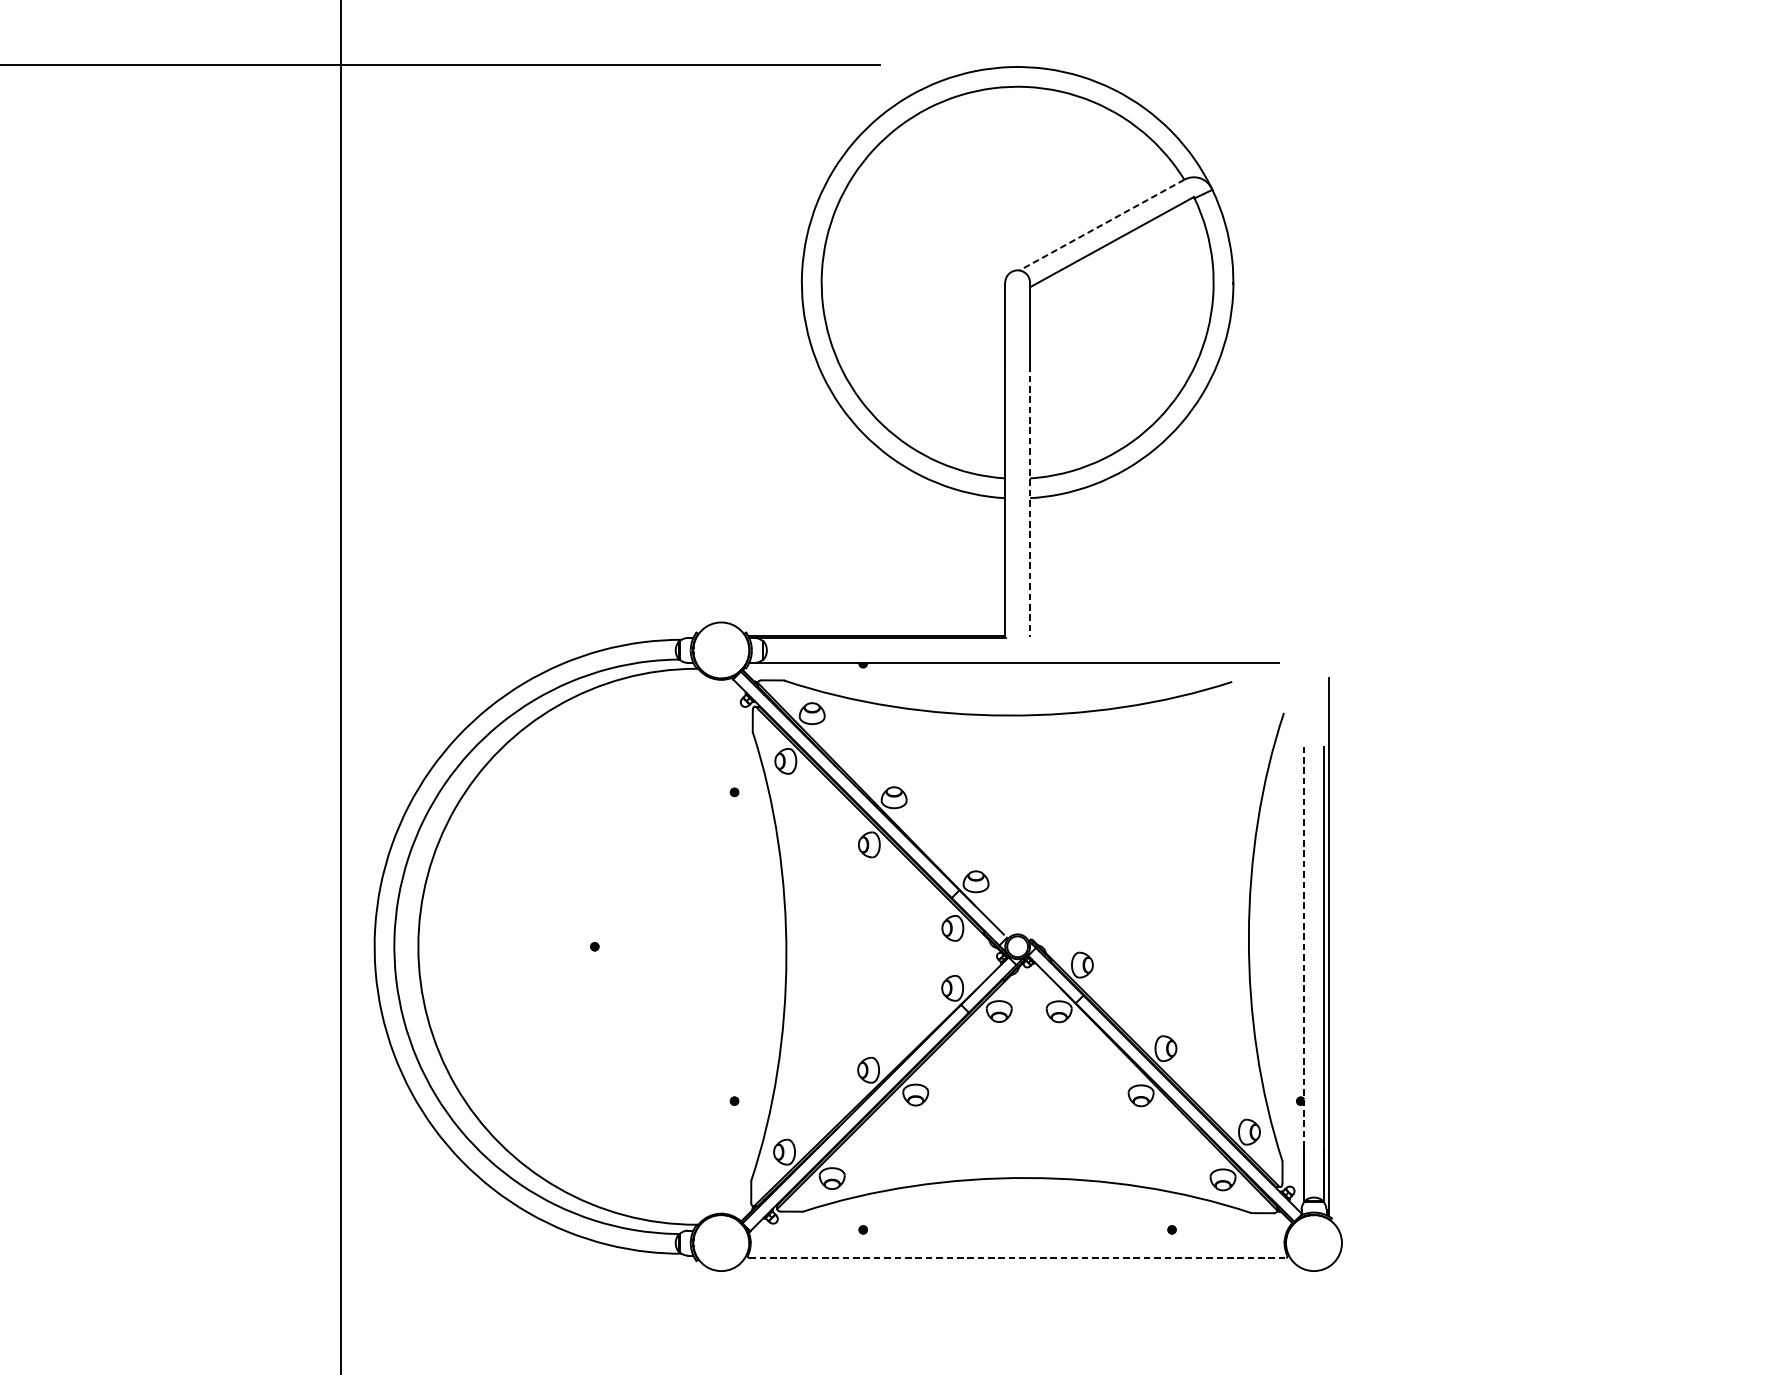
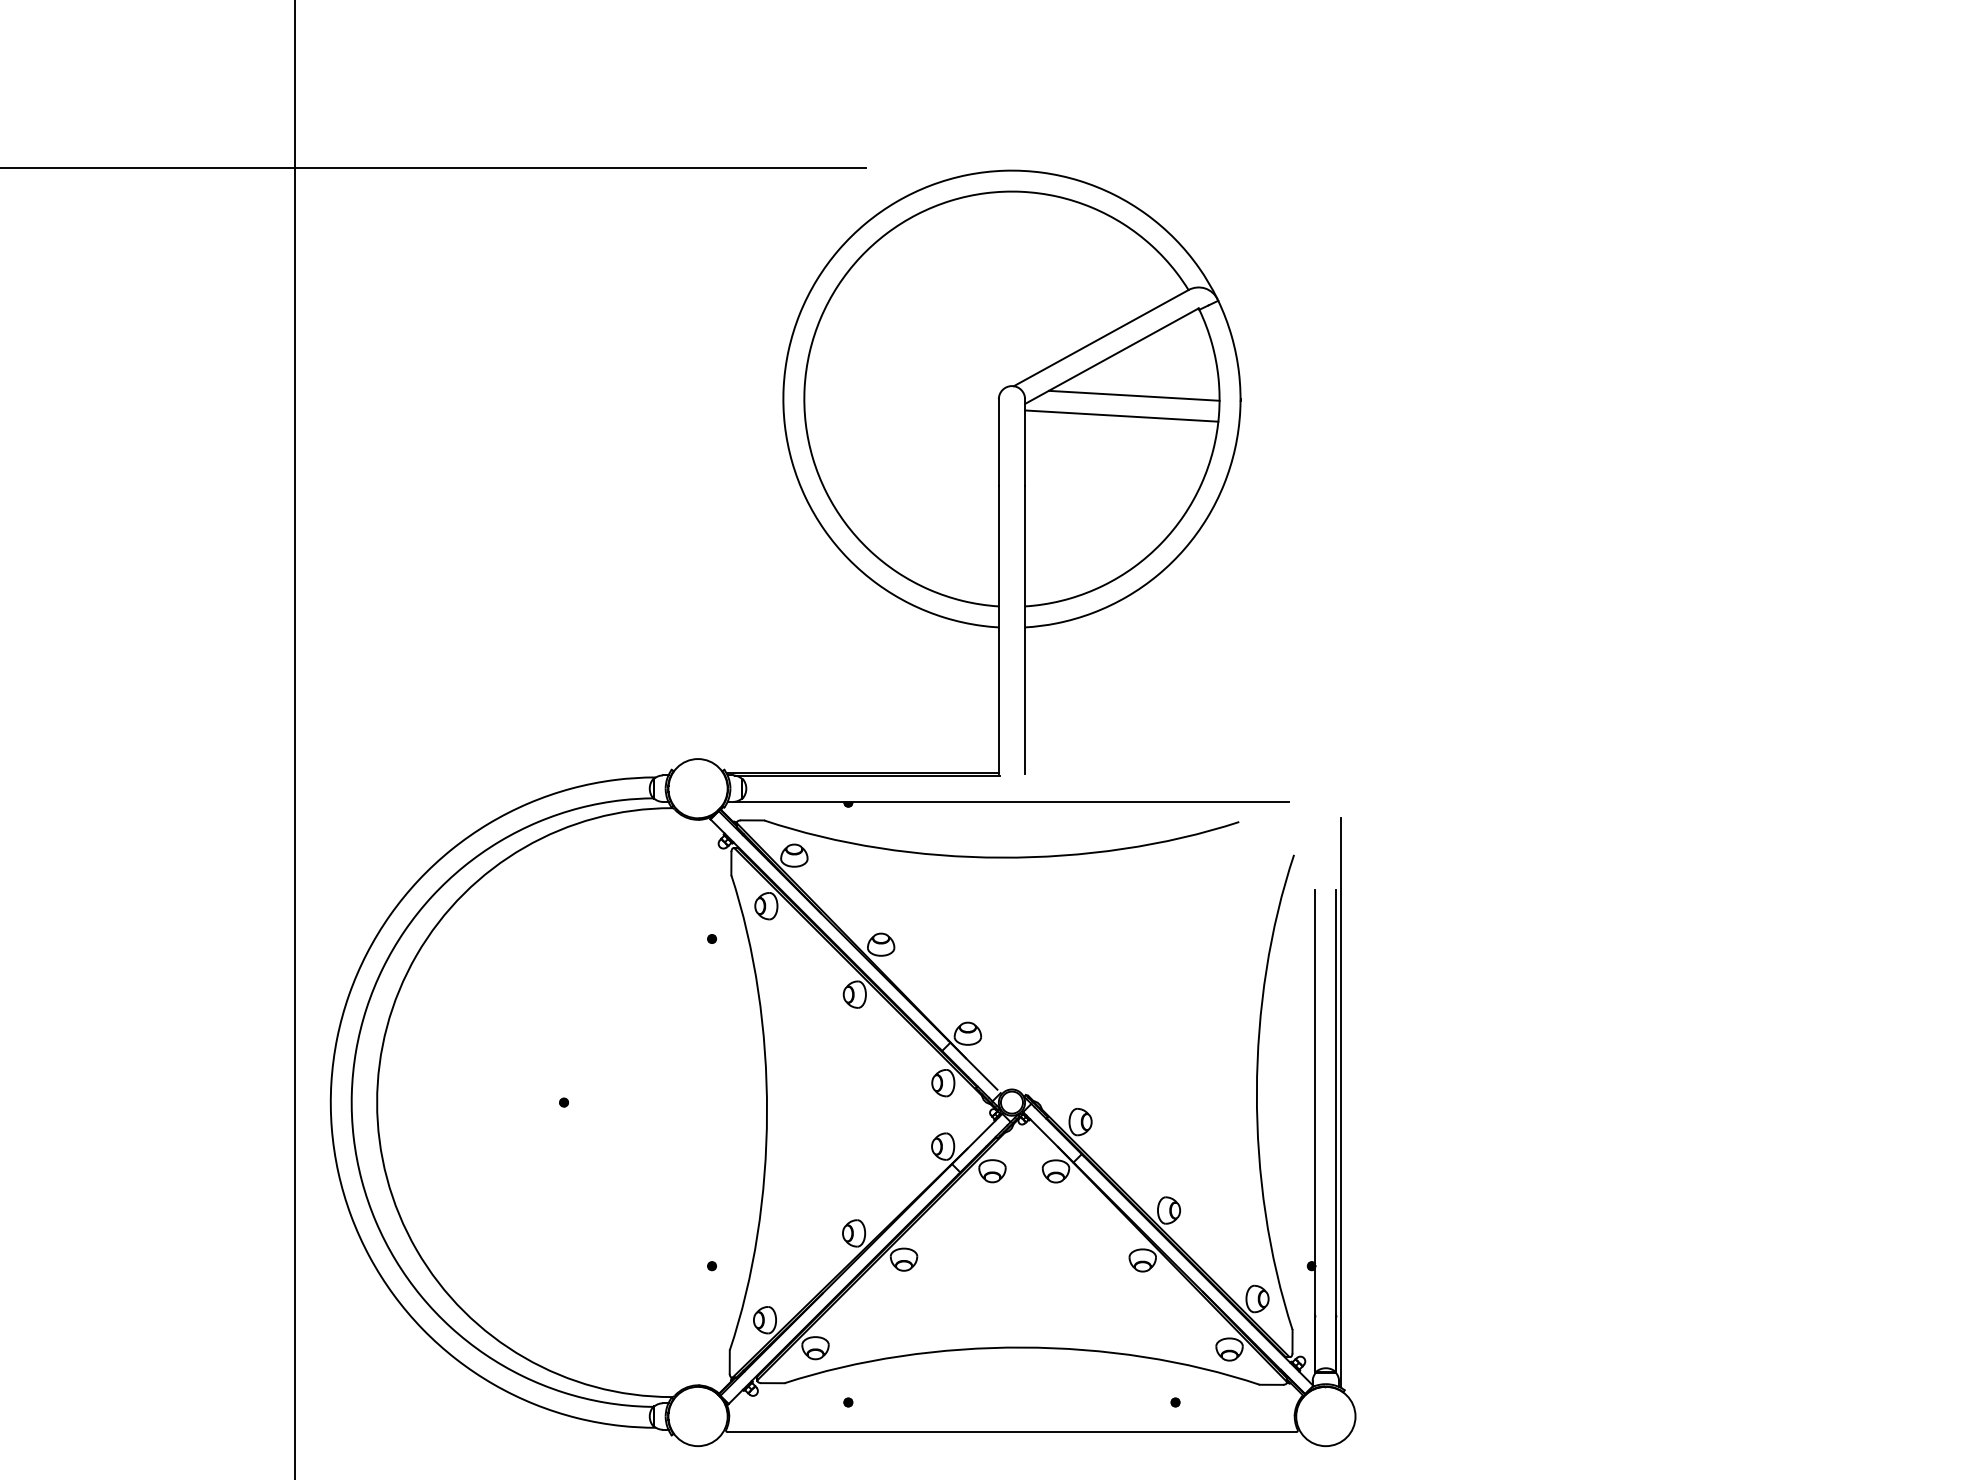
line: (1102, 225) -> (1101, 338), dashed -> solid
line: (1132, 279) -> (1133, 395), added
line: (1121, 298) -> (1121, 415), added
line: (1030, 501) -> (1025, 630), dashed -> solid
line: (1304, 947) -> (1315, 1103), dashed -> solid
line: (1018, 1258) -> (1012, 1432), dashed -> solid

